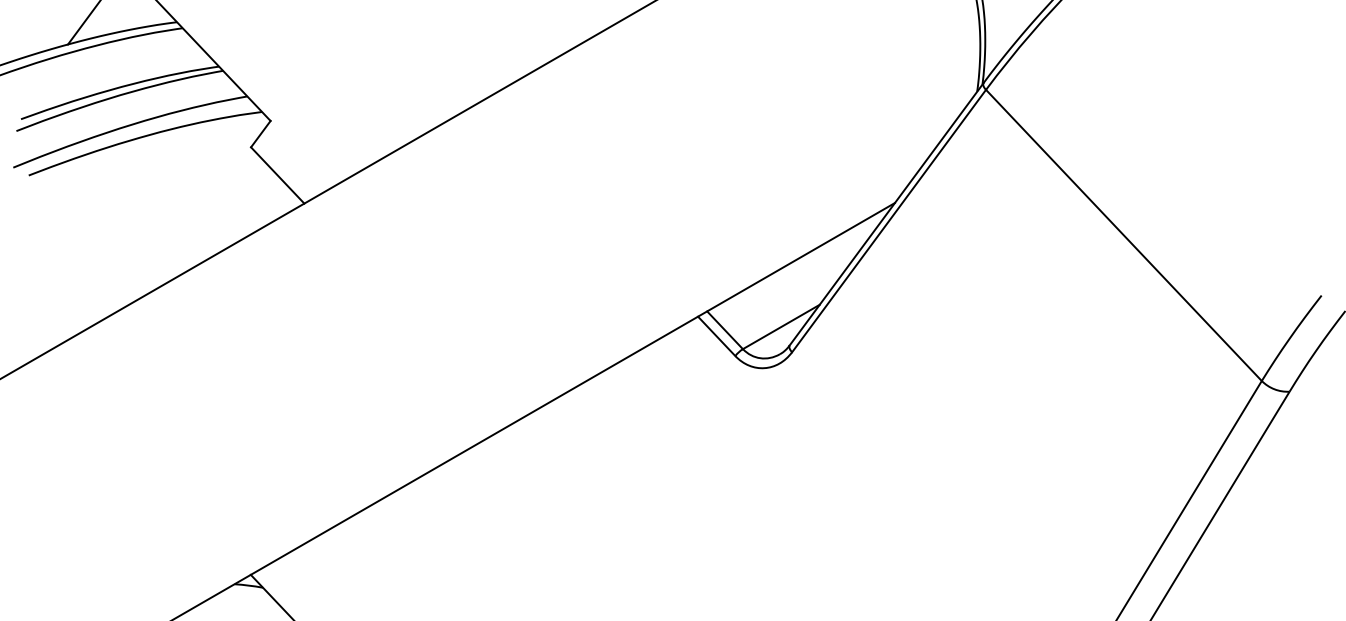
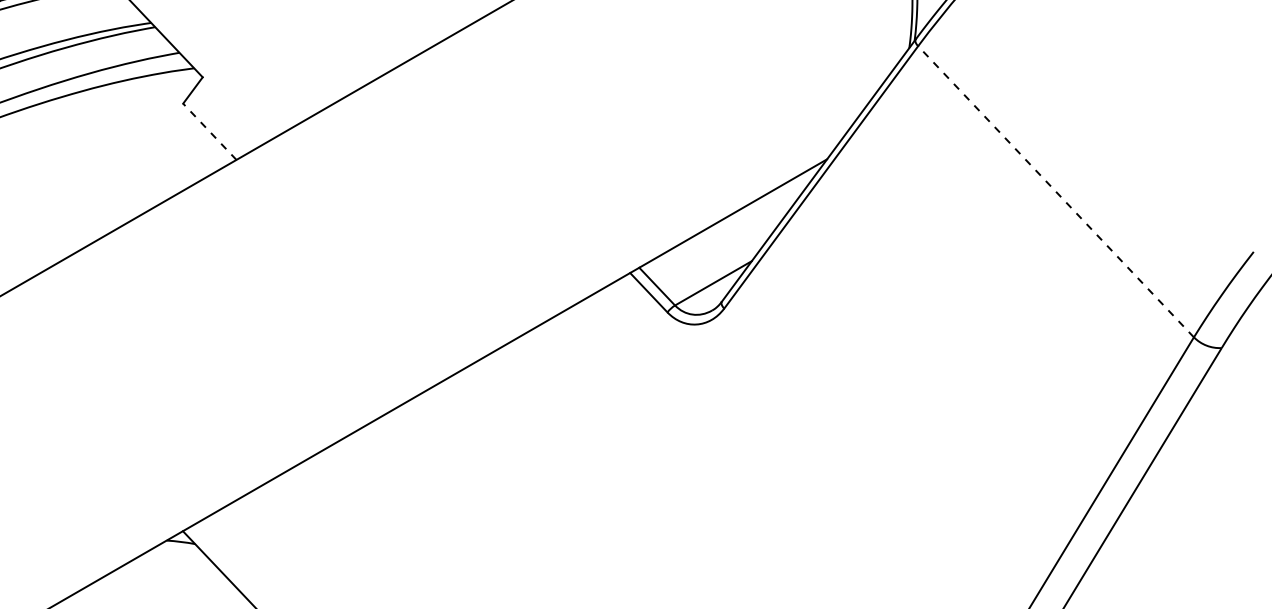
line: (277, 175) -> (209, 131), solid -> dashed
line: (1123, 235) -> (1055, 191), solid -> dashed

